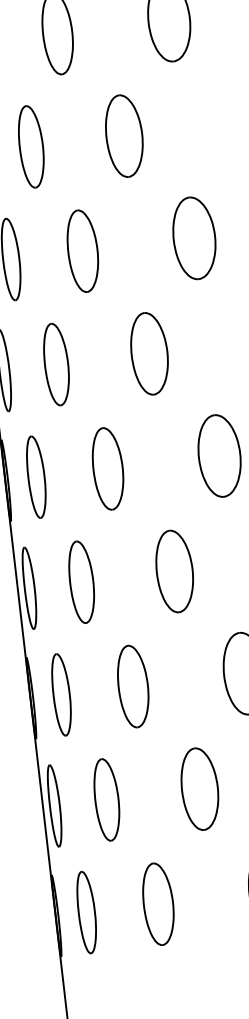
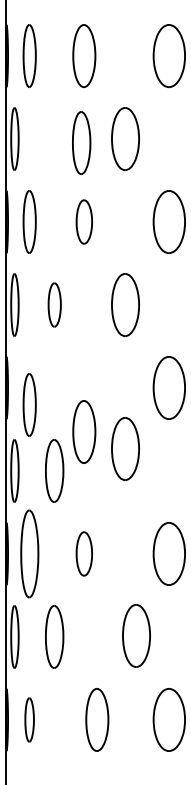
part: (31, 146) -> (81, 142), moved
part: (83, 250) -> (84, 221), size x0.7
part: (56, 363) -> (54, 304), size x0.7
part: (108, 468) -> (84, 431), moved
part: (36, 476) -> (29, 404), moved
part: (174, 570) -> (125, 448), moved
part: (133, 685) -> (84, 553), size x0.7
part: (61, 694) -> (29, 553), size x1.4
part: (199, 788) -> (136, 635), moved
part: (158, 903) -> (97, 719), moved
part: (86, 911) -> (29, 719), size x0.7

